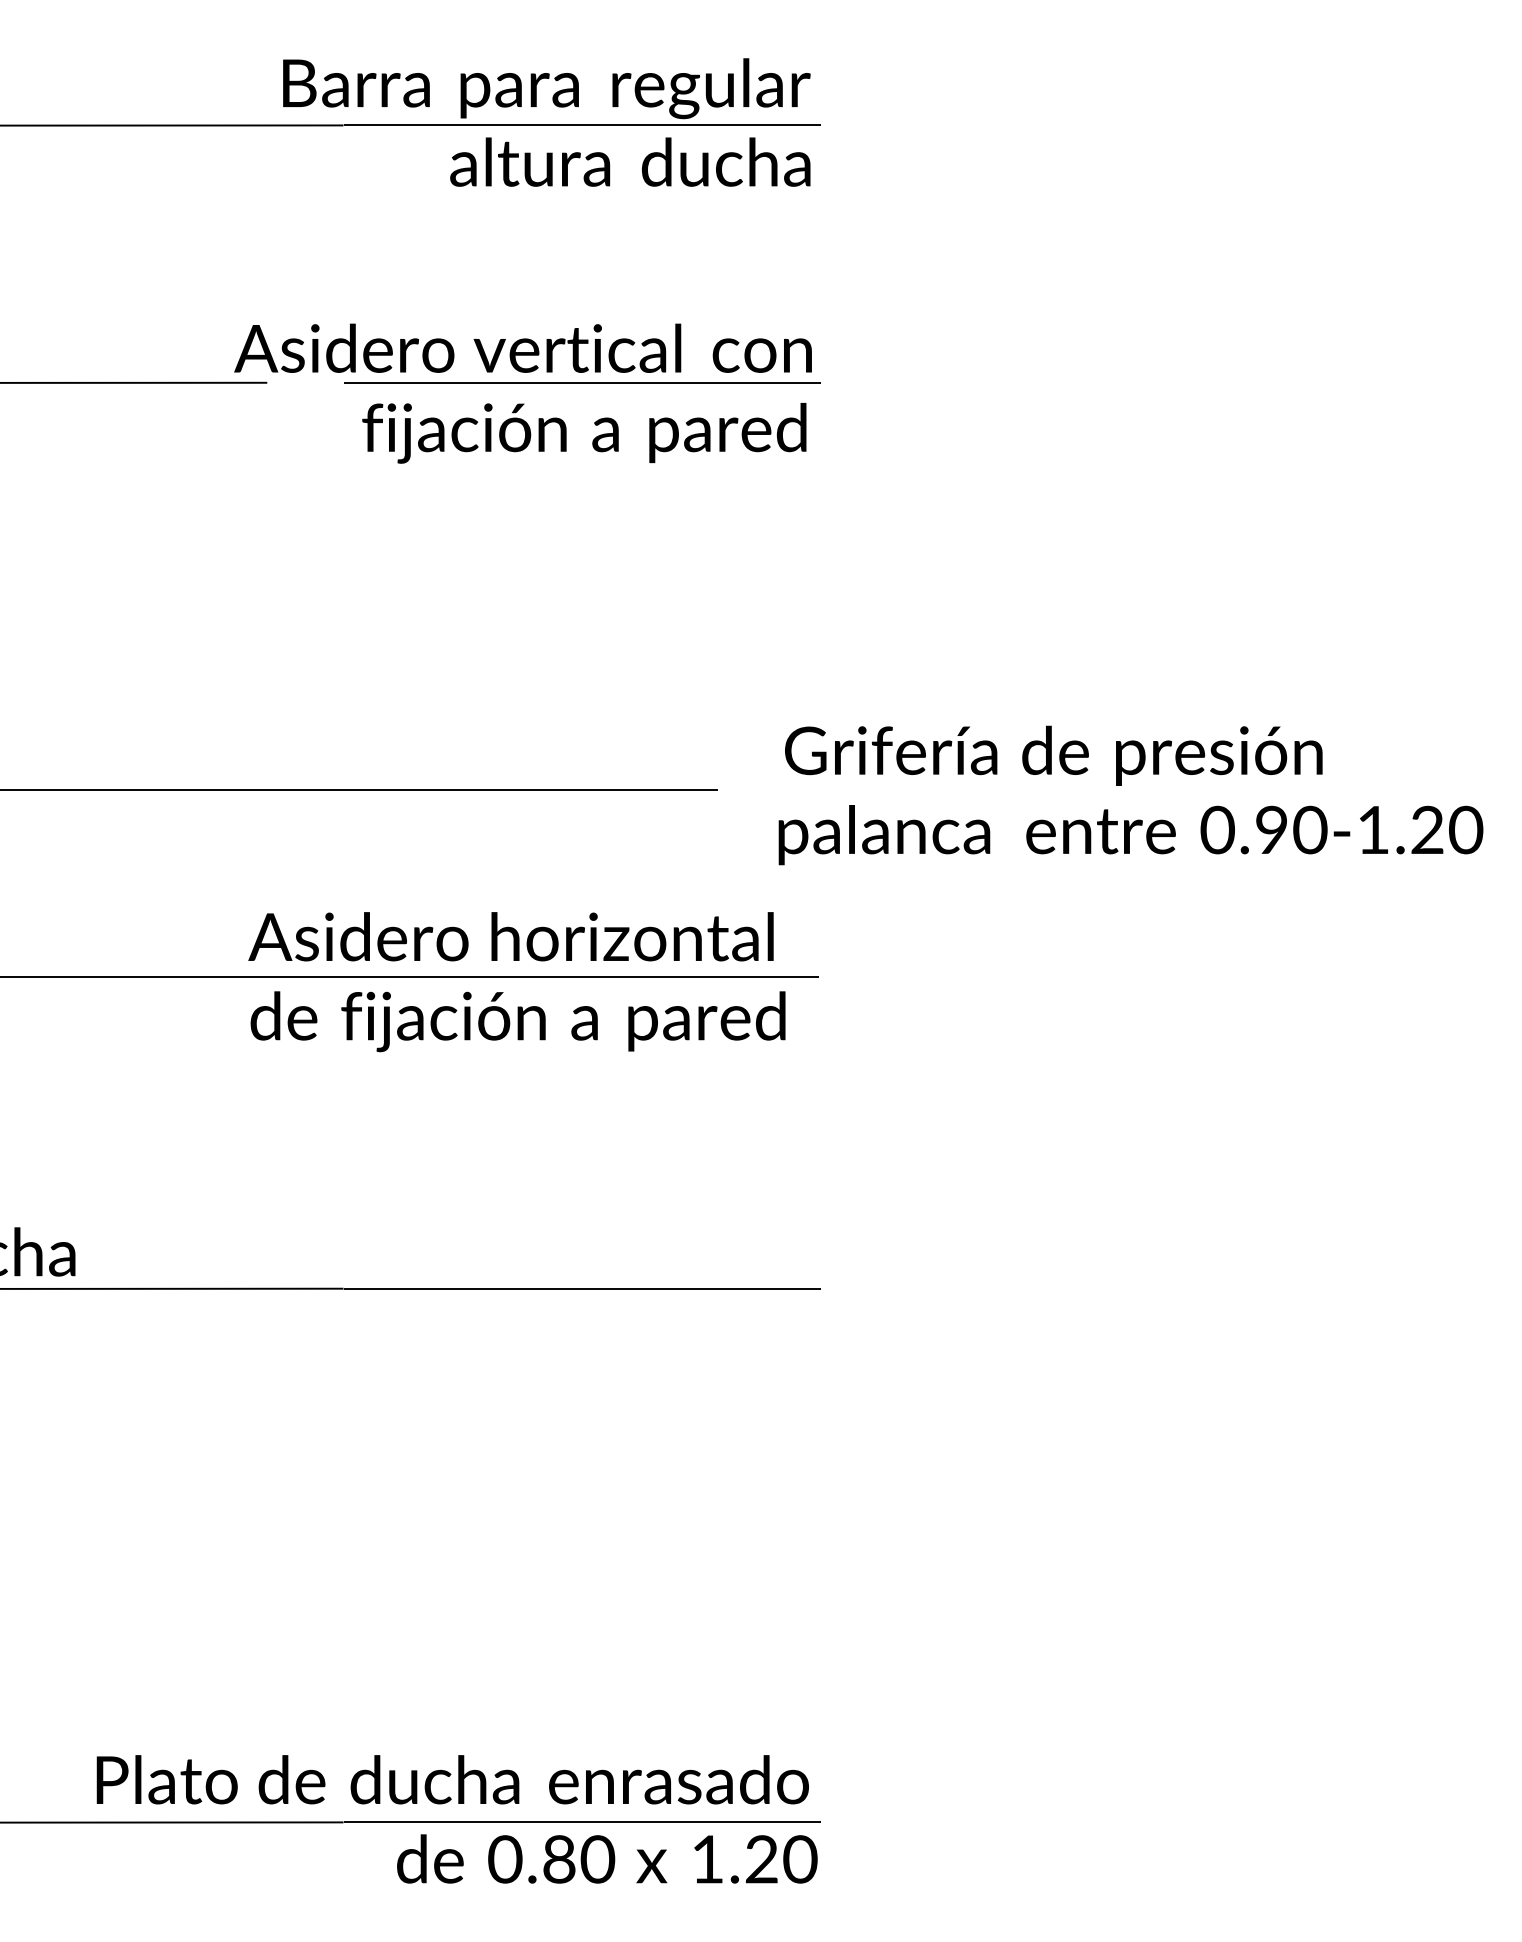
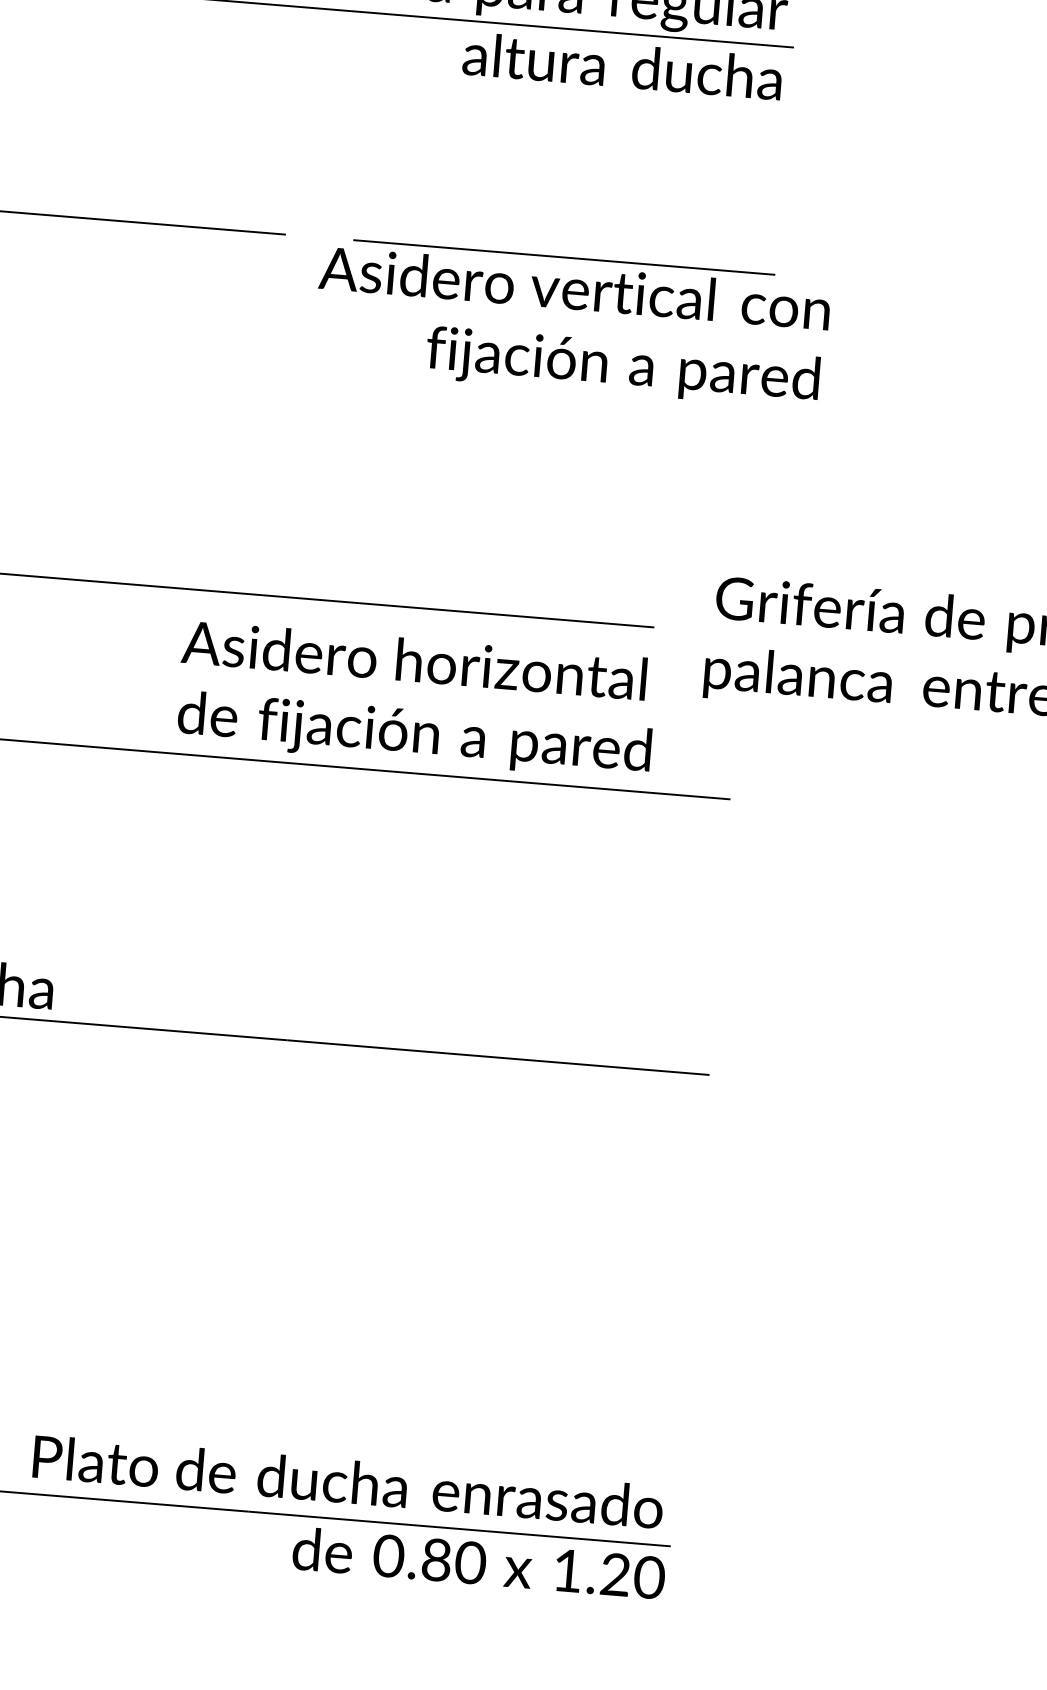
text: (522, 393) -> (570, 328), moved
text: (516, 982) -> (415, 701), moved

